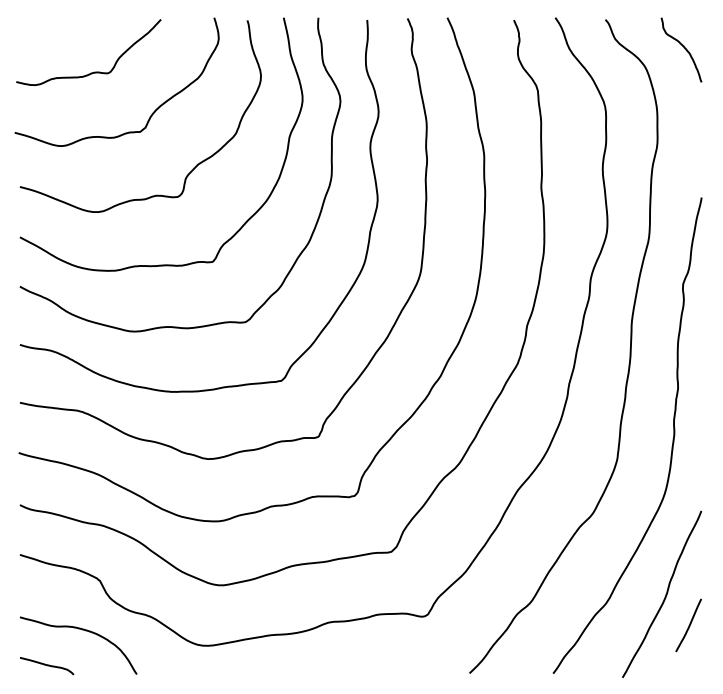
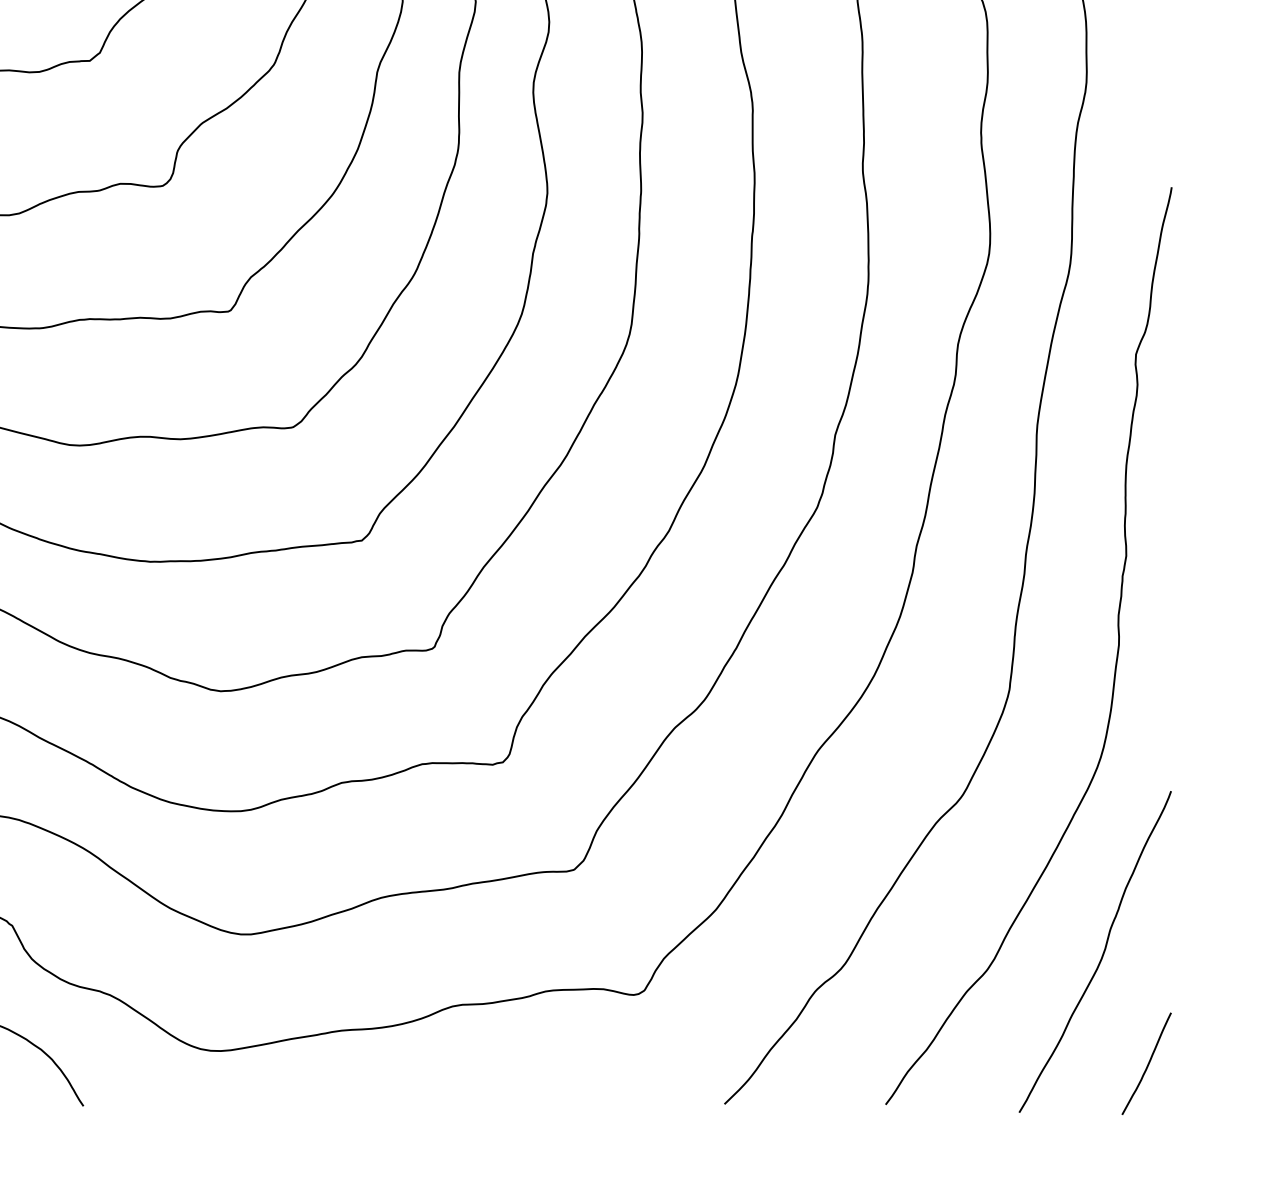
curve: (688, 625) -> (1146, 1063), moved

